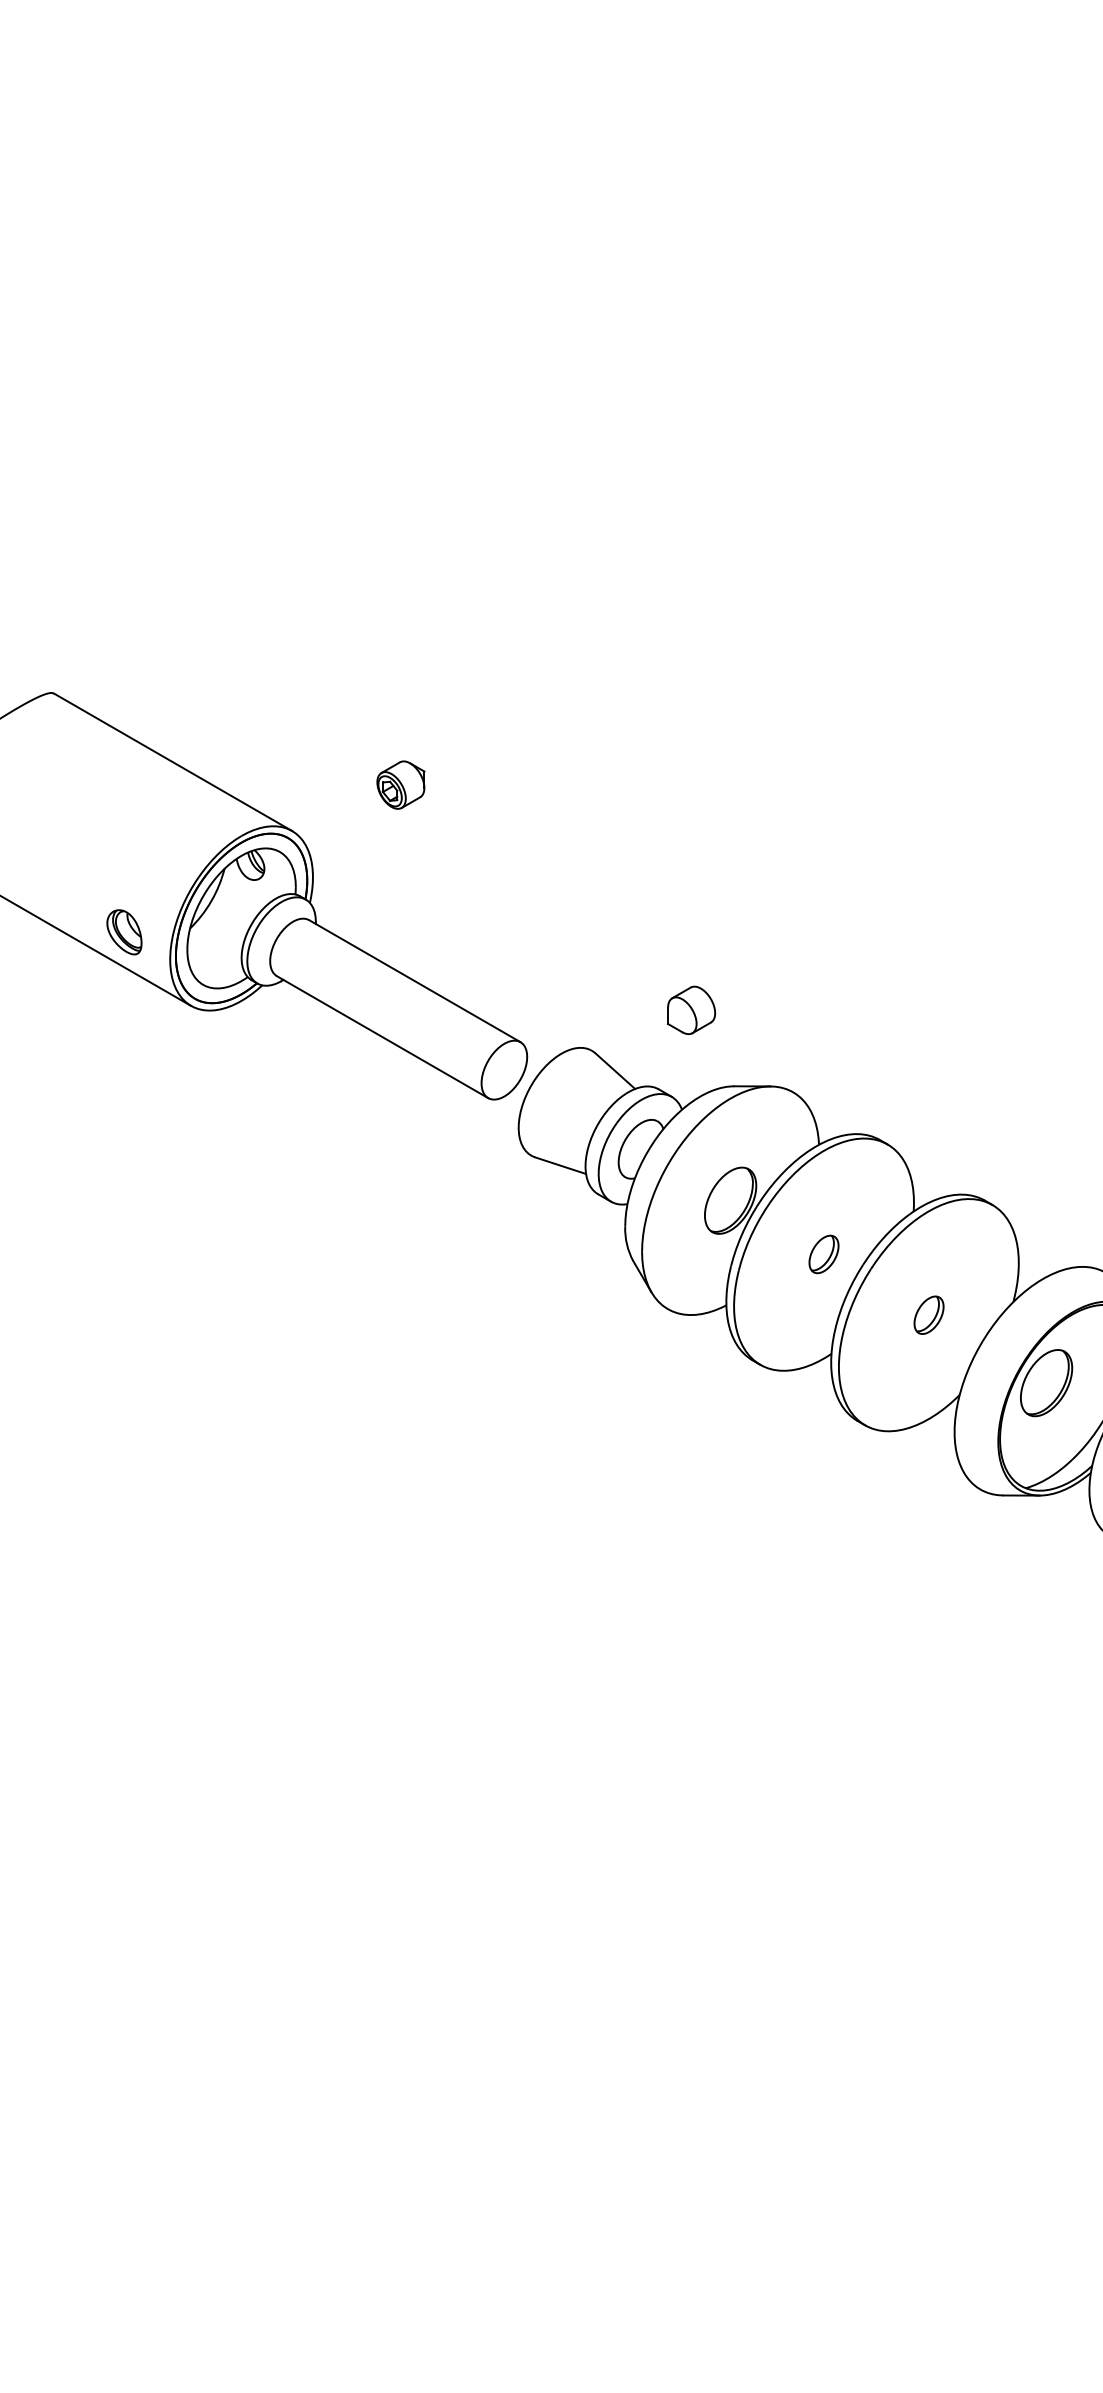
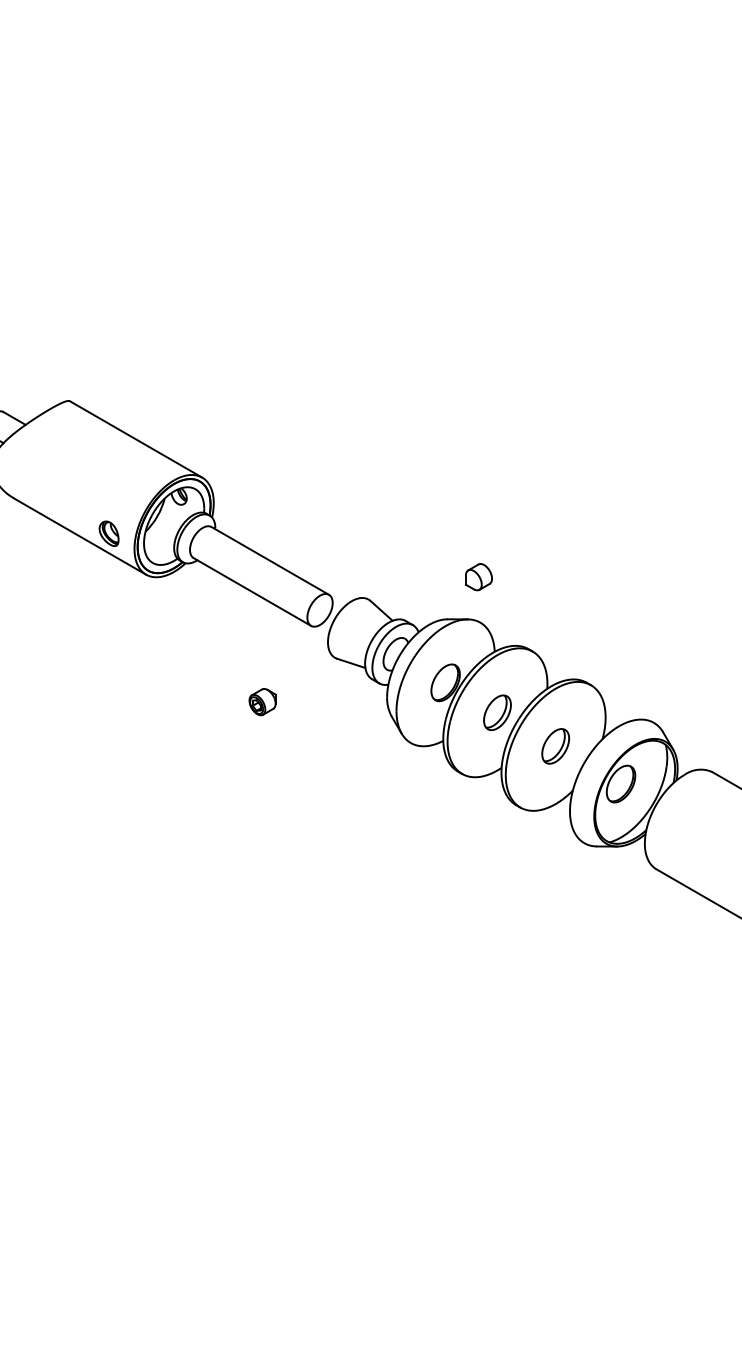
part: (400, 785) -> (262, 702), moved
part: (690, 1010) -> (478, 577), moved
part: (824, 1254) -> (497, 712), size x1.67
part: (928, 1315) -> (555, 746), size x1.67

